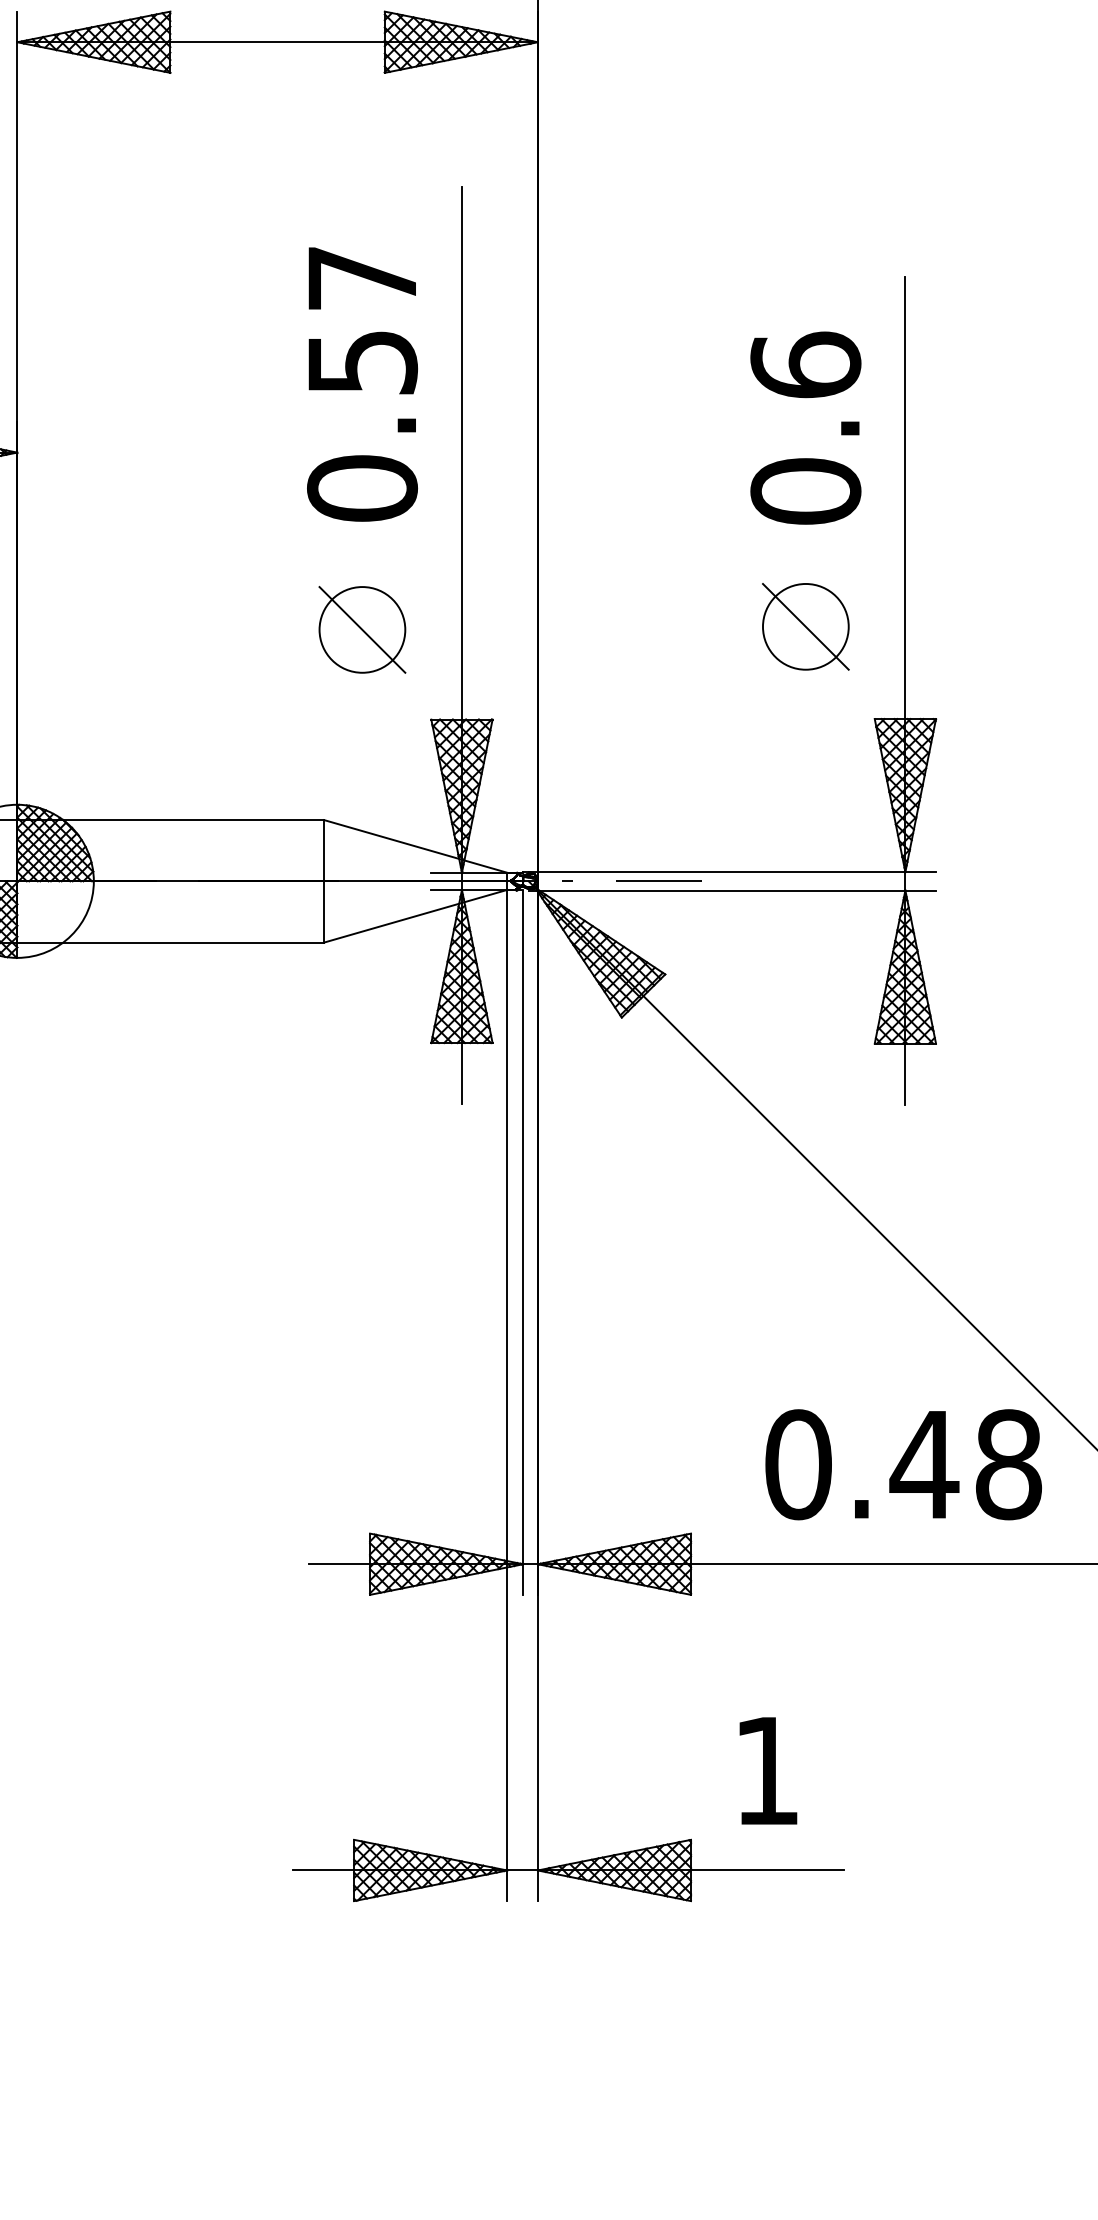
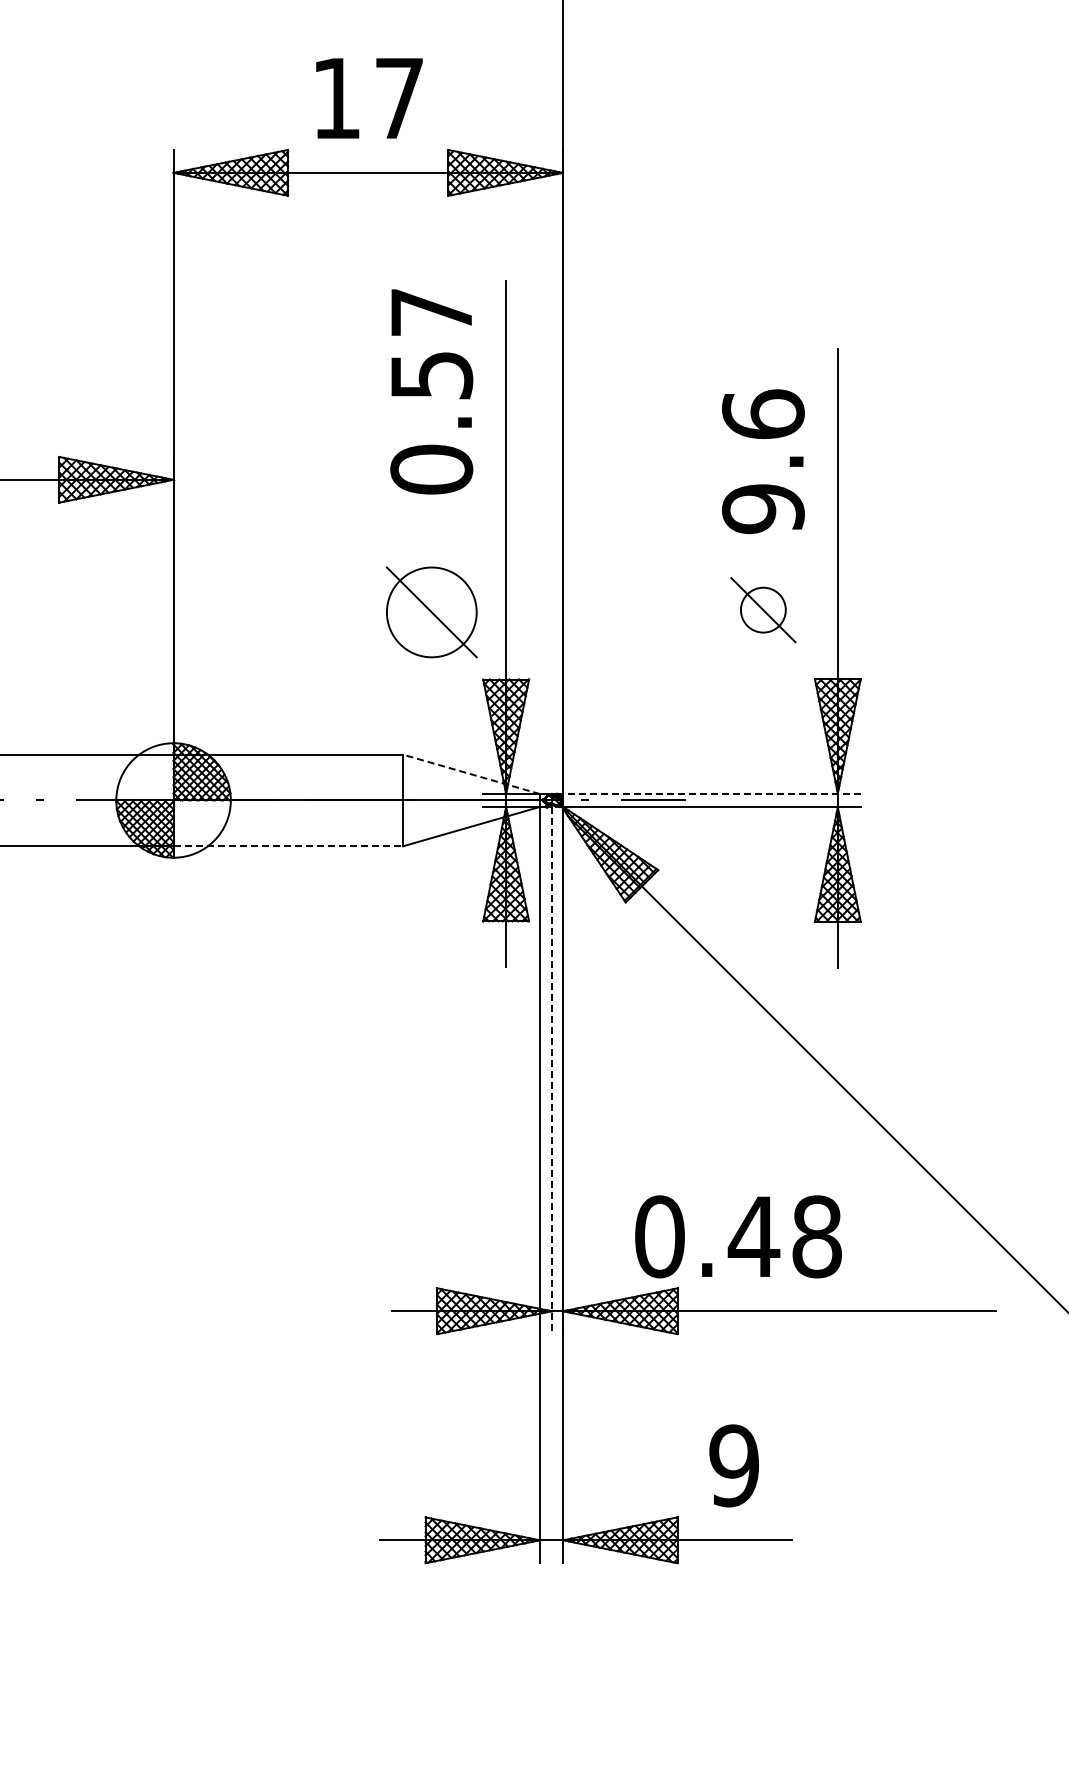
text: (362, 383) -> (431, 391), moved
text: (806, 492) -> (763, 509), 0.6 -> 9.6
circle: (806, 627) -> (763, 610), size x0.7
part: (362, 629) -> (431, 612), size x1.4
line: (415, 846) -> (471, 774), solid -> dashed
line: (731, 871) -> (707, 793), solid -> dashed
line: (170, 942) -> (288, 846), solid -> dashed
line: (522, 1243) -> (551, 1071), solid -> dashed
text: (903, 1464) -> (738, 1236), moved
text: (765, 1770) -> (733, 1465), 1 -> 9

